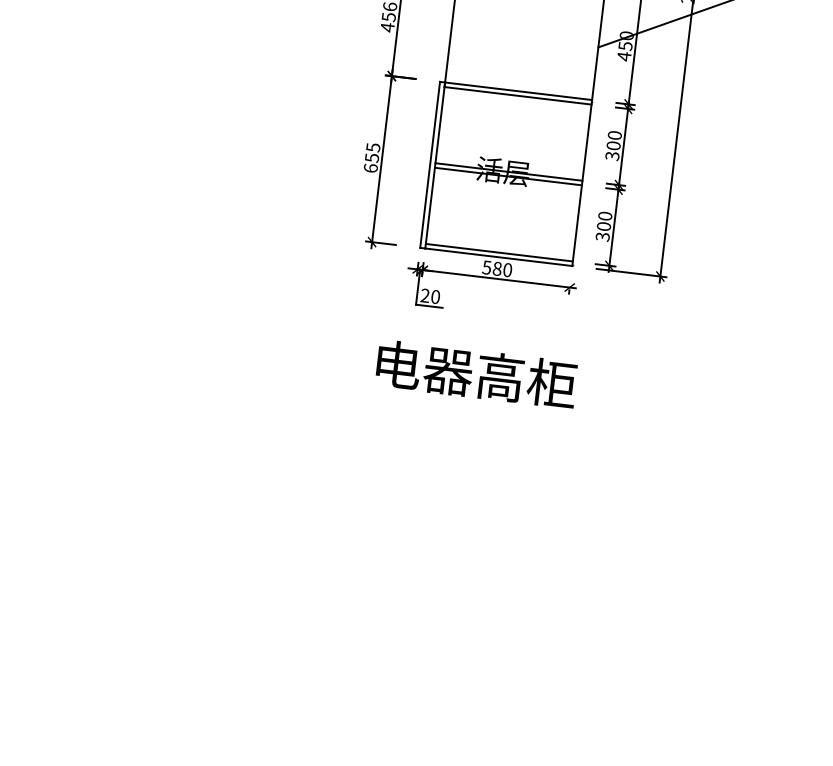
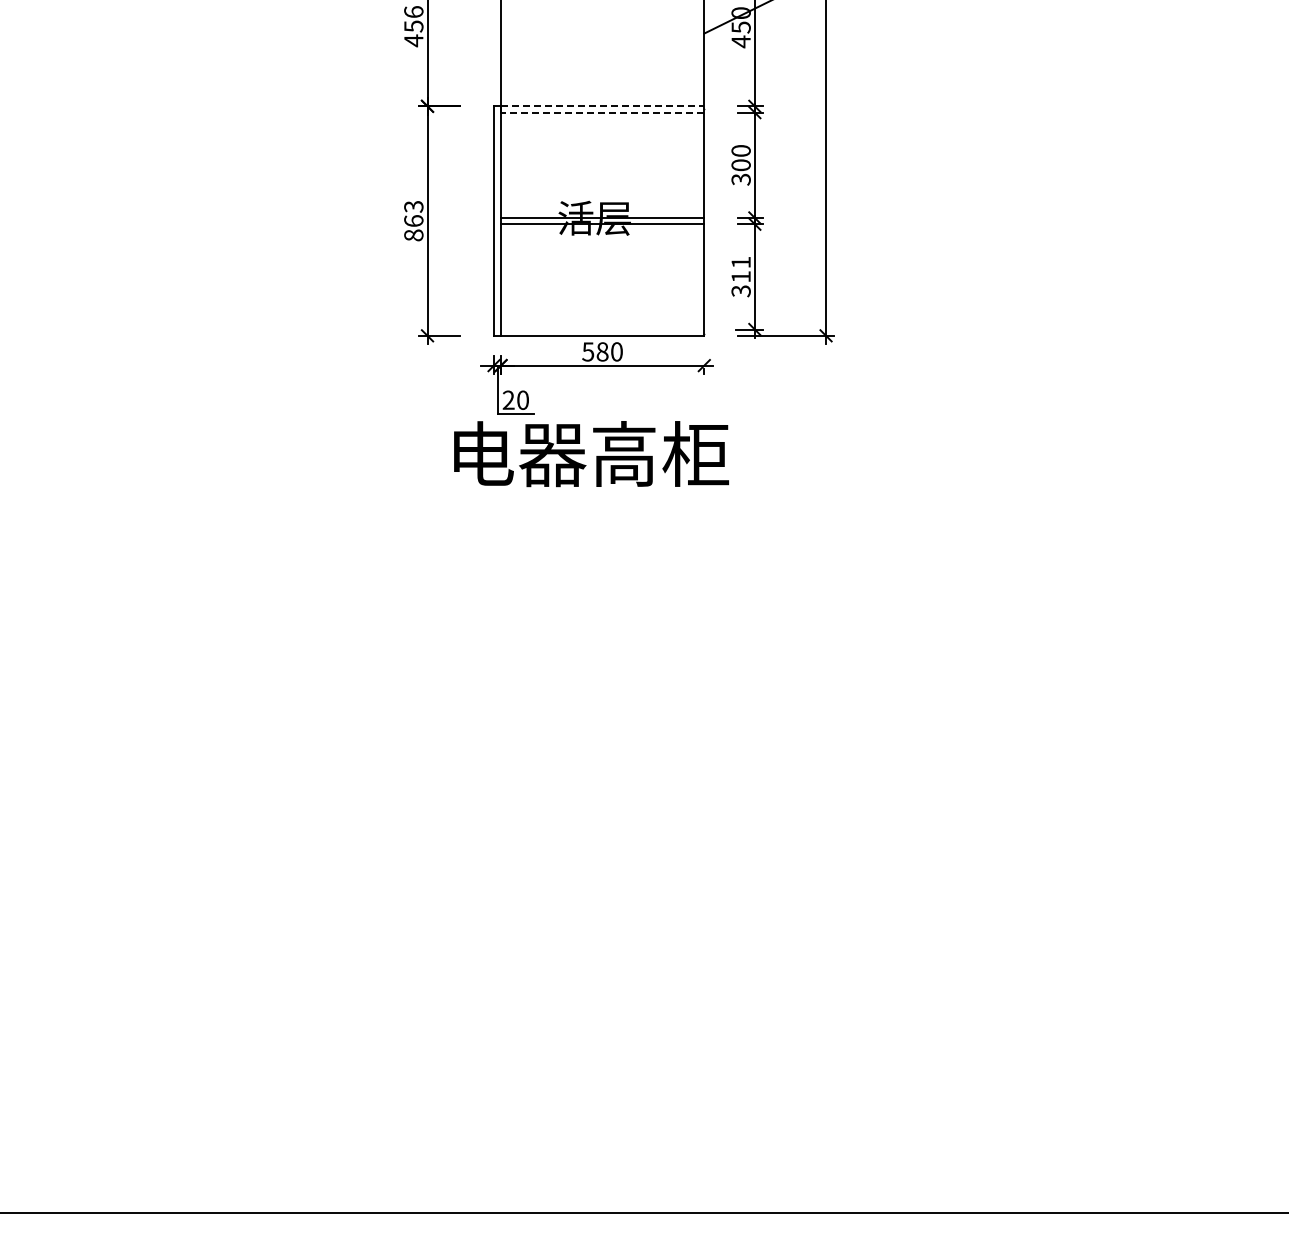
line: (518, 91) -> (602, 106), solid -> dashed
line: (517, 95) -> (602, 112), solid -> dashed
text: (371, 158) -> (413, 221), 655 -> 863
text: (604, 221) -> (740, 269), 300 -> 311
line: (499, 252) -> (602, 329), removed
text: (476, 374) -> (591, 454), moved

